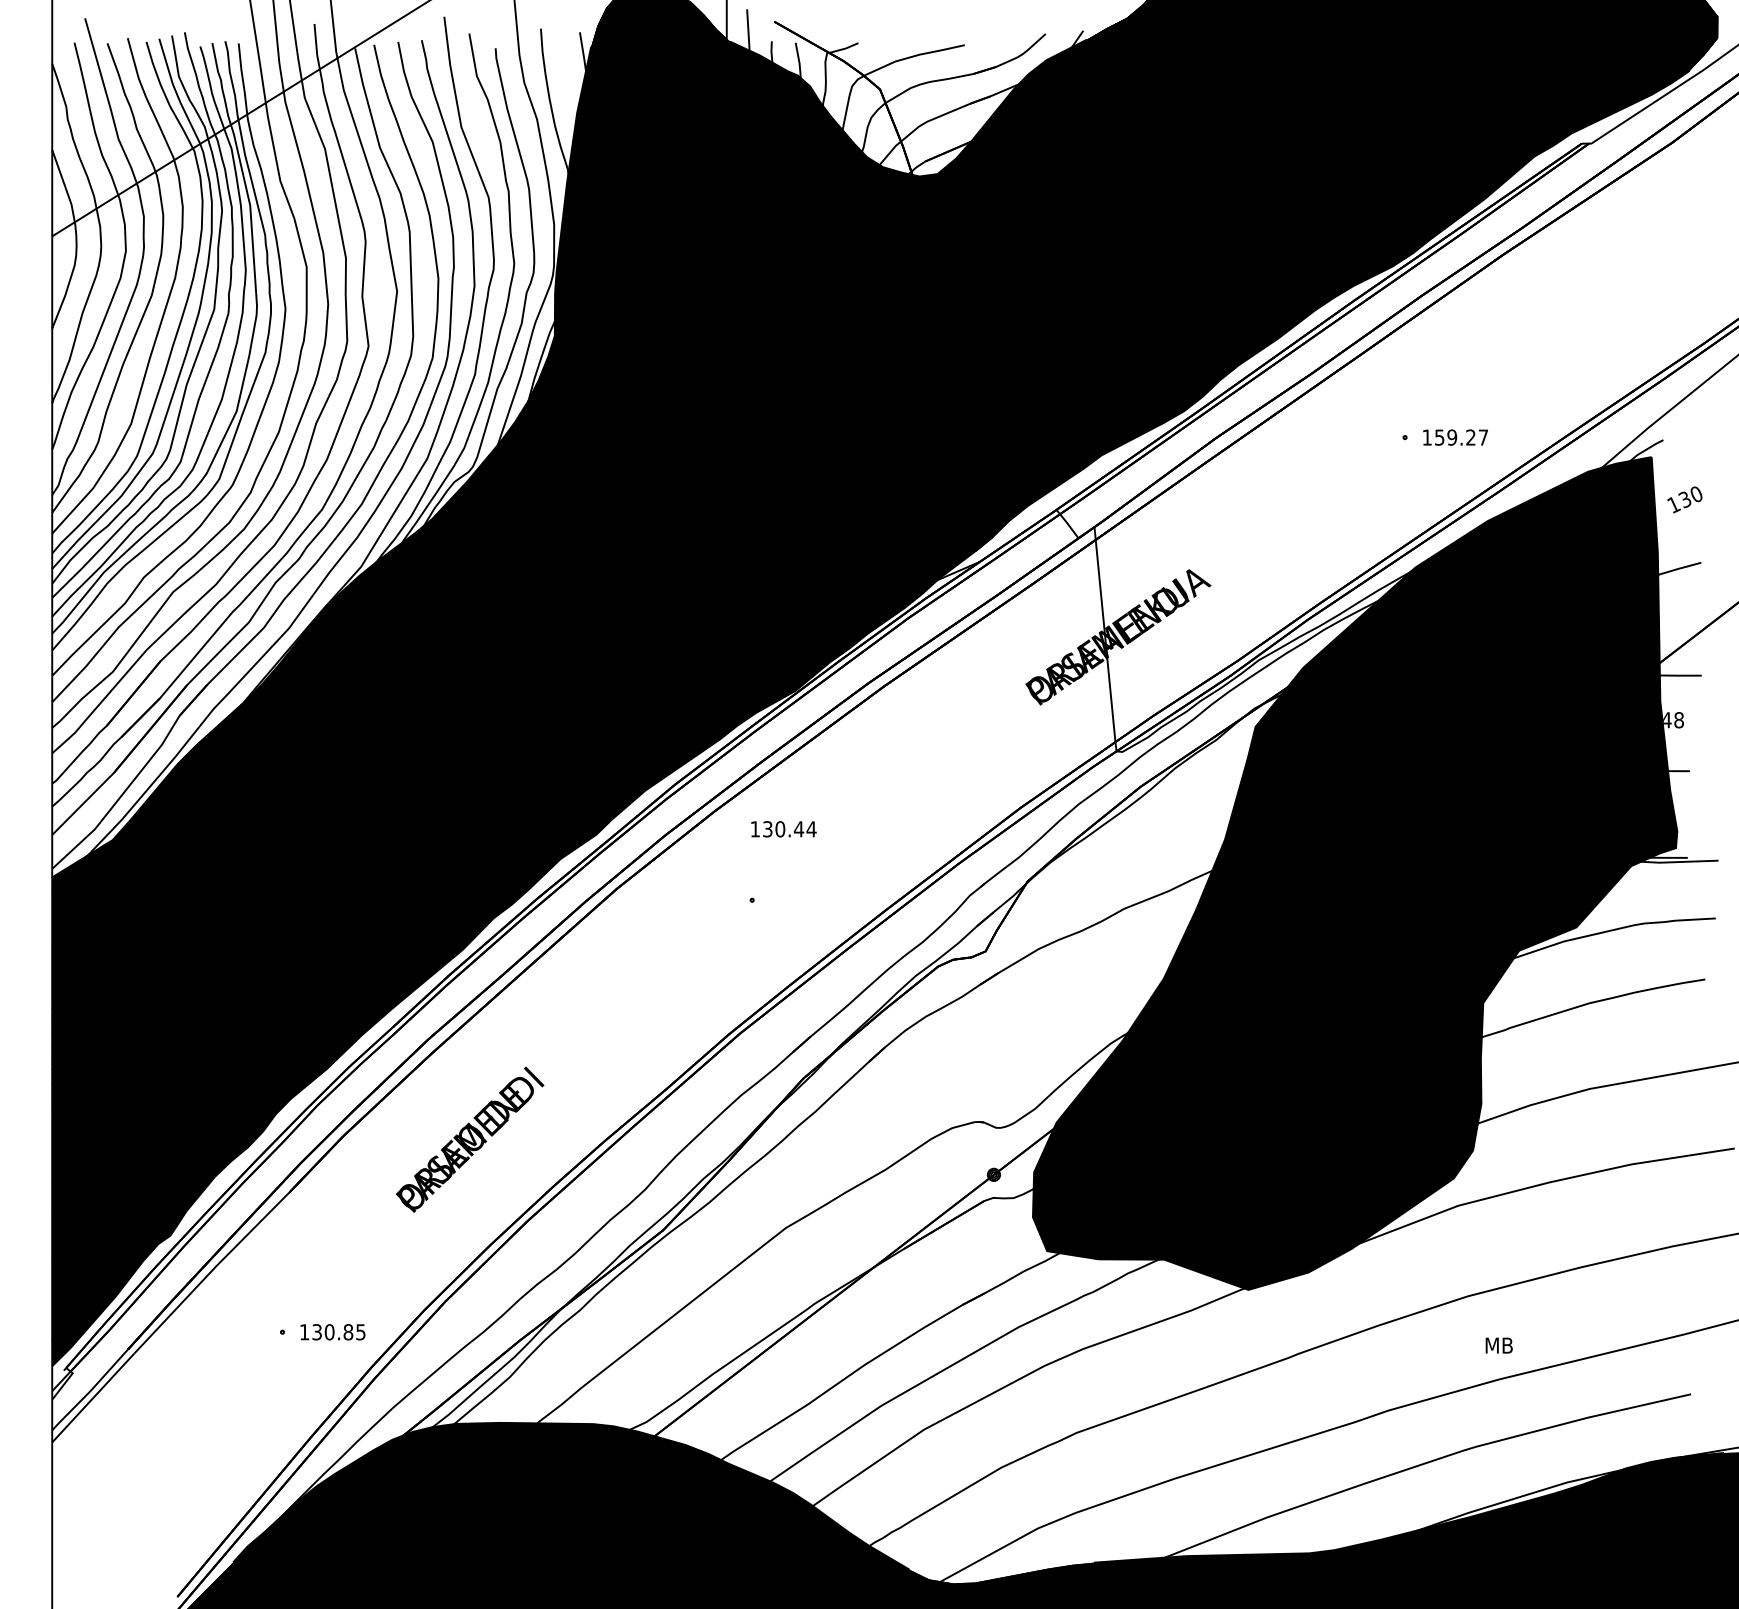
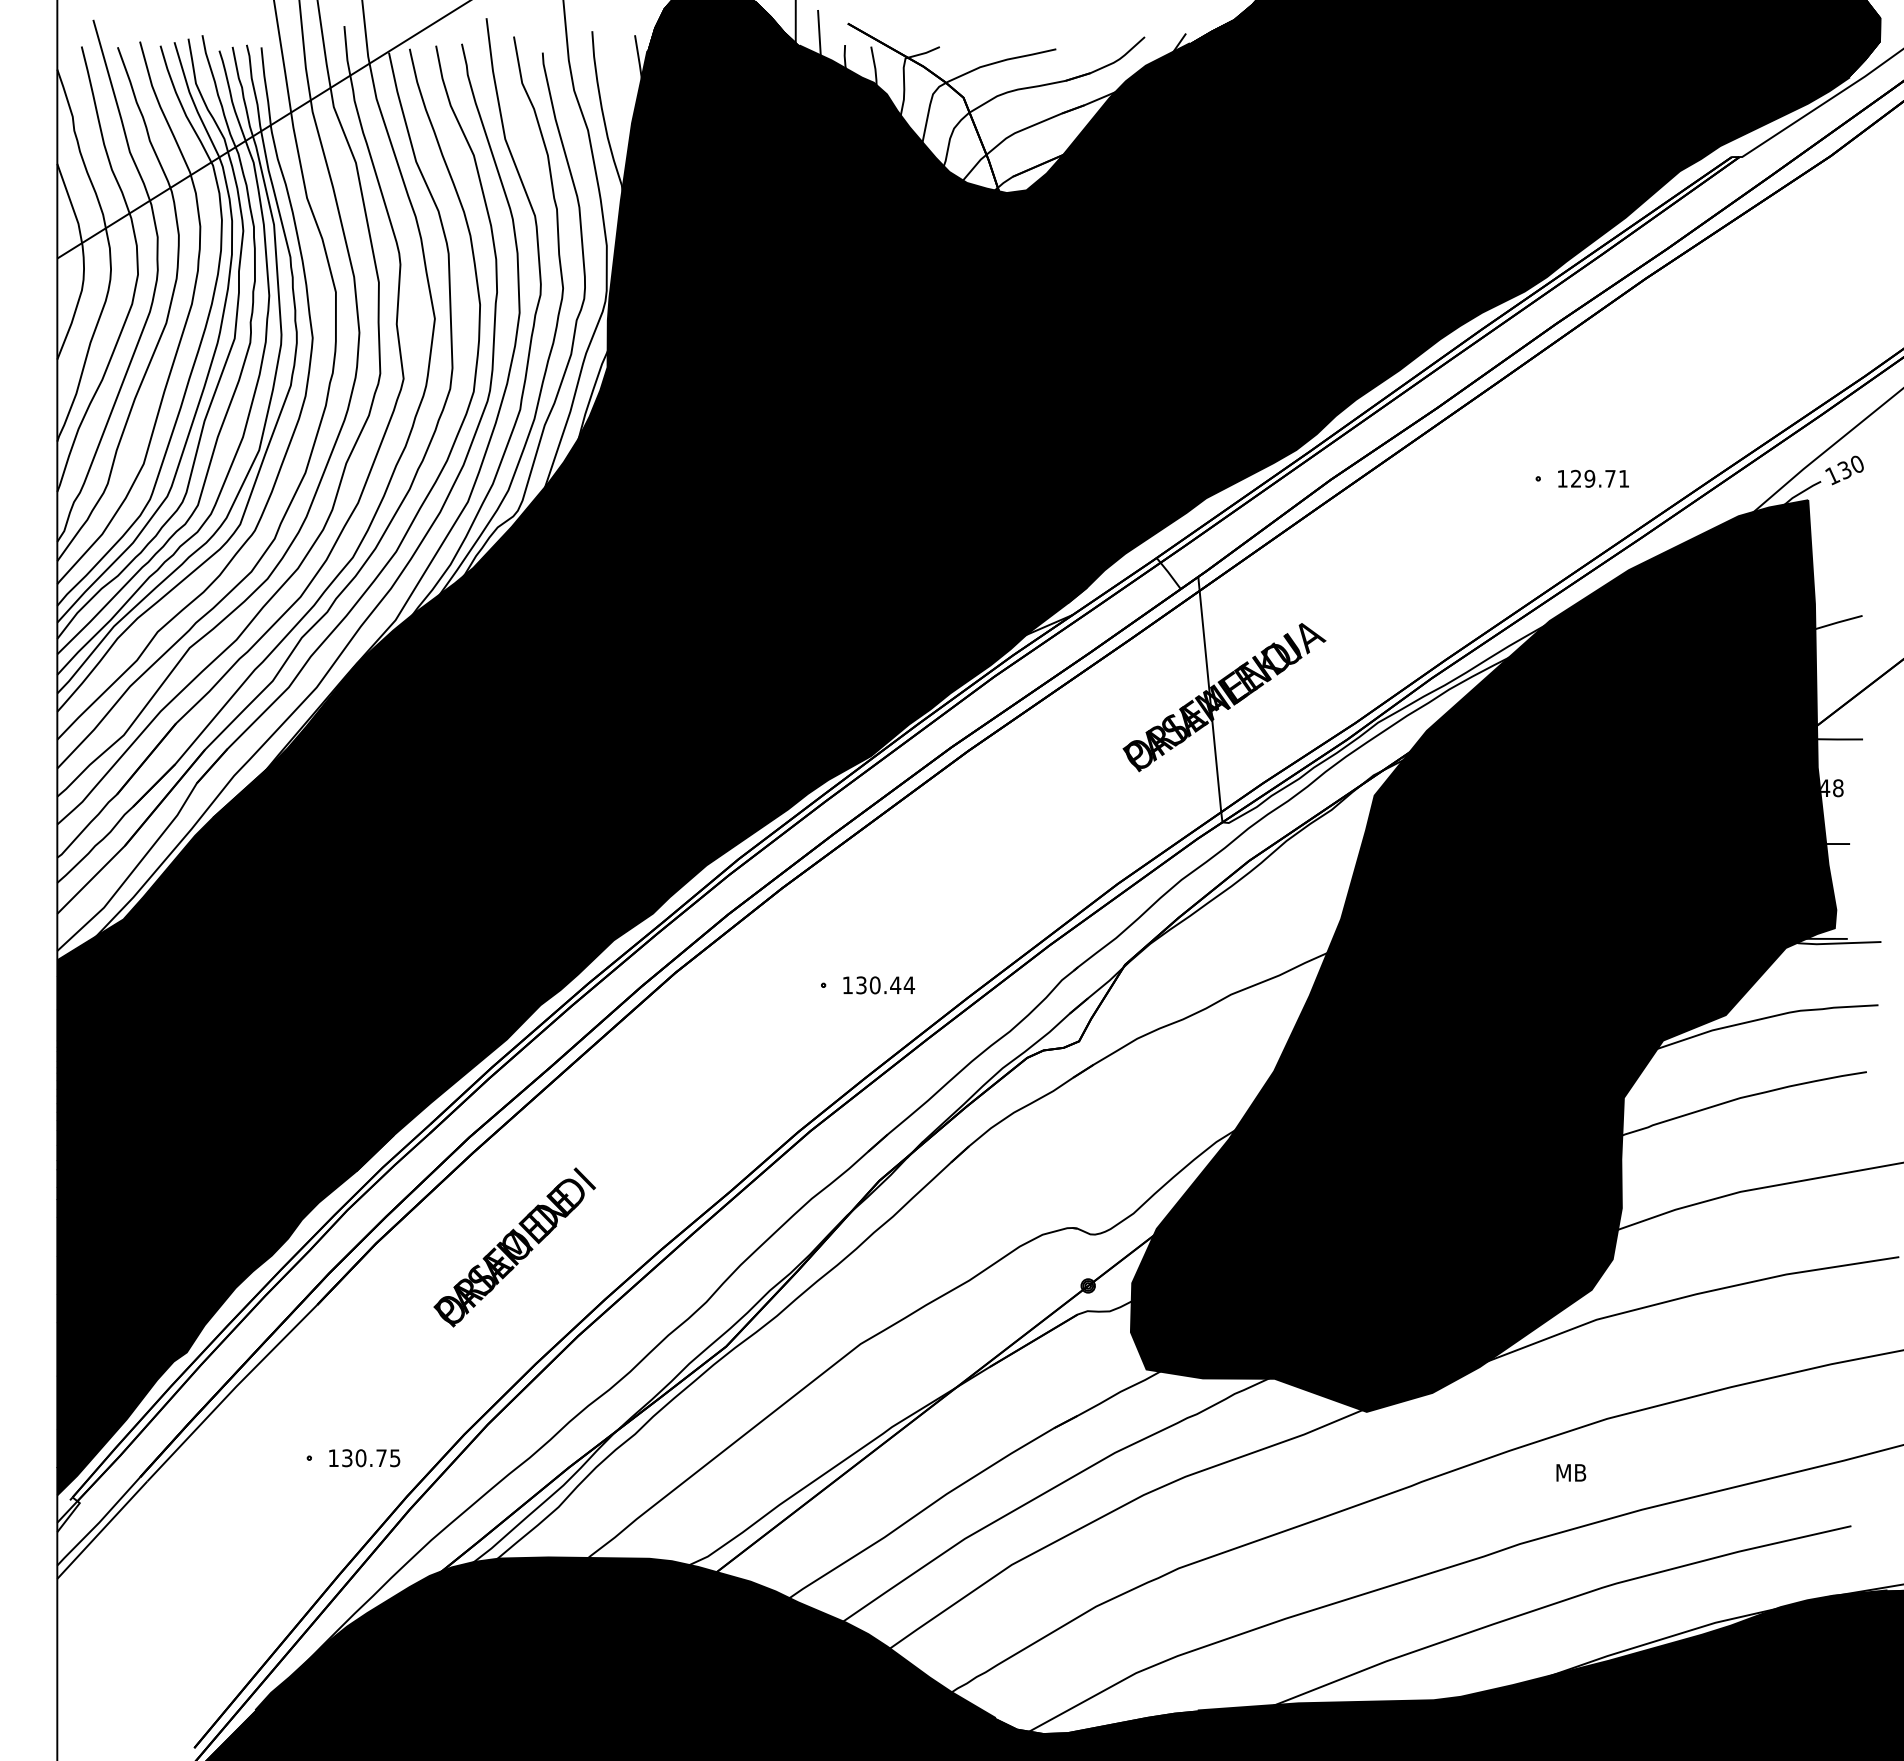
text: (1461, 437) -> (1600, 478), 159.27 -> 129.71
text: (1684, 499) -> (1844, 469), moved
text: (783, 829) -> (878, 985), moved
text: (348, 1332) -> (381, 1458), 130.85 -> 130.75
text: (1498, 1345) -> (1570, 1472), moved

